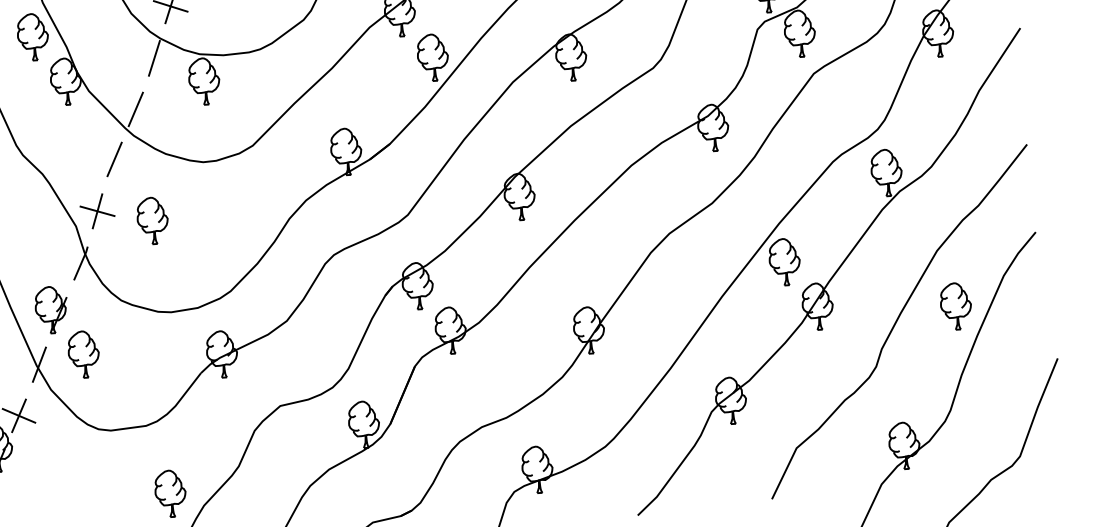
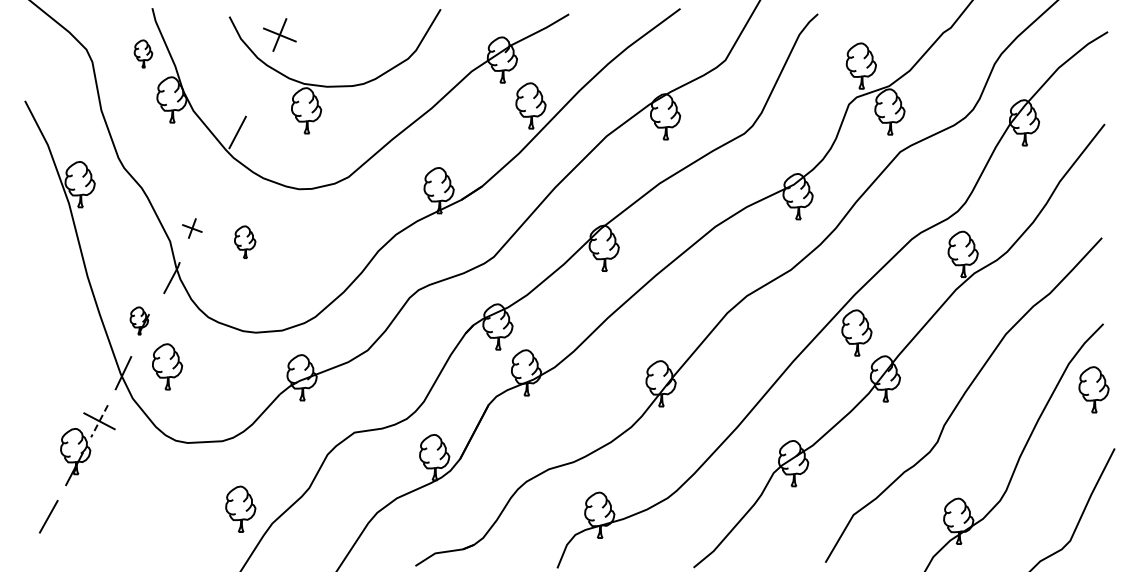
part: (33, 36) -> (143, 53), size x0.6
line: (153, 57) -> (259, 83), removed
line: (114, 159) -> (212, 179), removed
part: (97, 211) -> (192, 228), size x0.6
part: (151, 220) -> (244, 241), size x0.7
part: (955, 306) -> (1093, 389), moved
part: (51, 309) -> (139, 320), size x0.6
line: (19, 416) -> (99, 421), solid -> dashed

